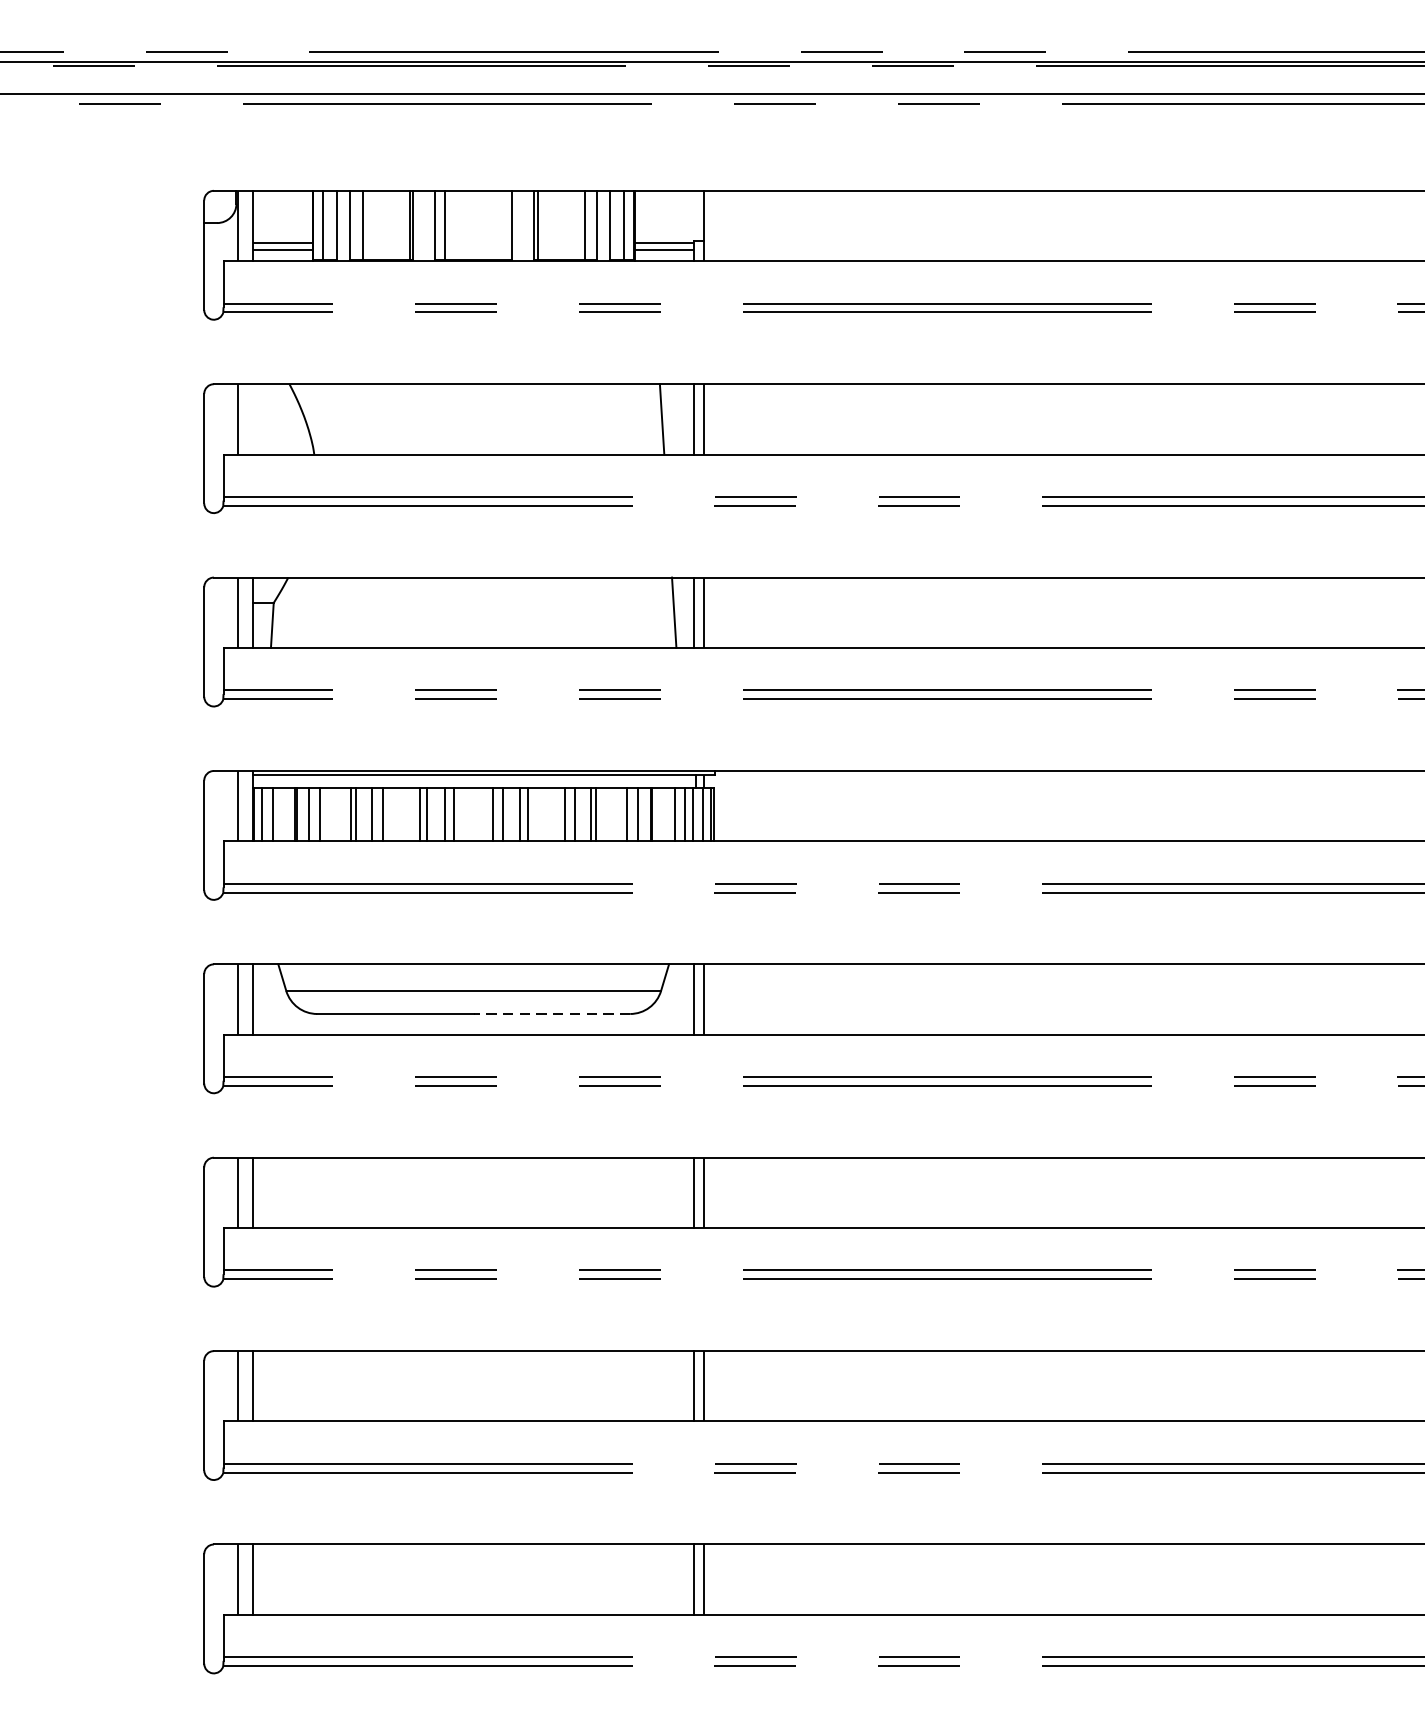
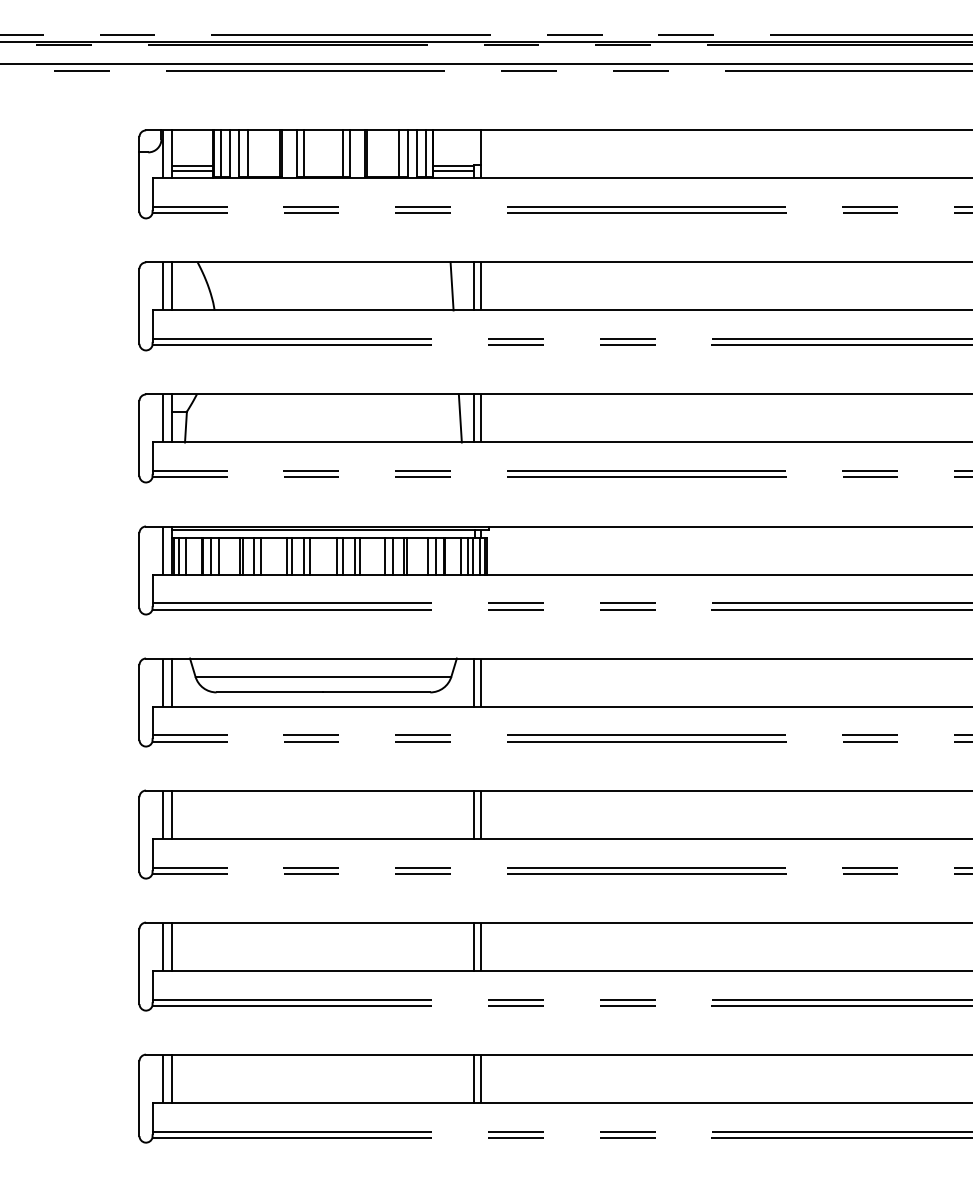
line: (503, 224) -> (343, 153), added
line: (252, 419) -> (172, 286), added
line: (551, 1014) -> (376, 692), dashed -> solid

